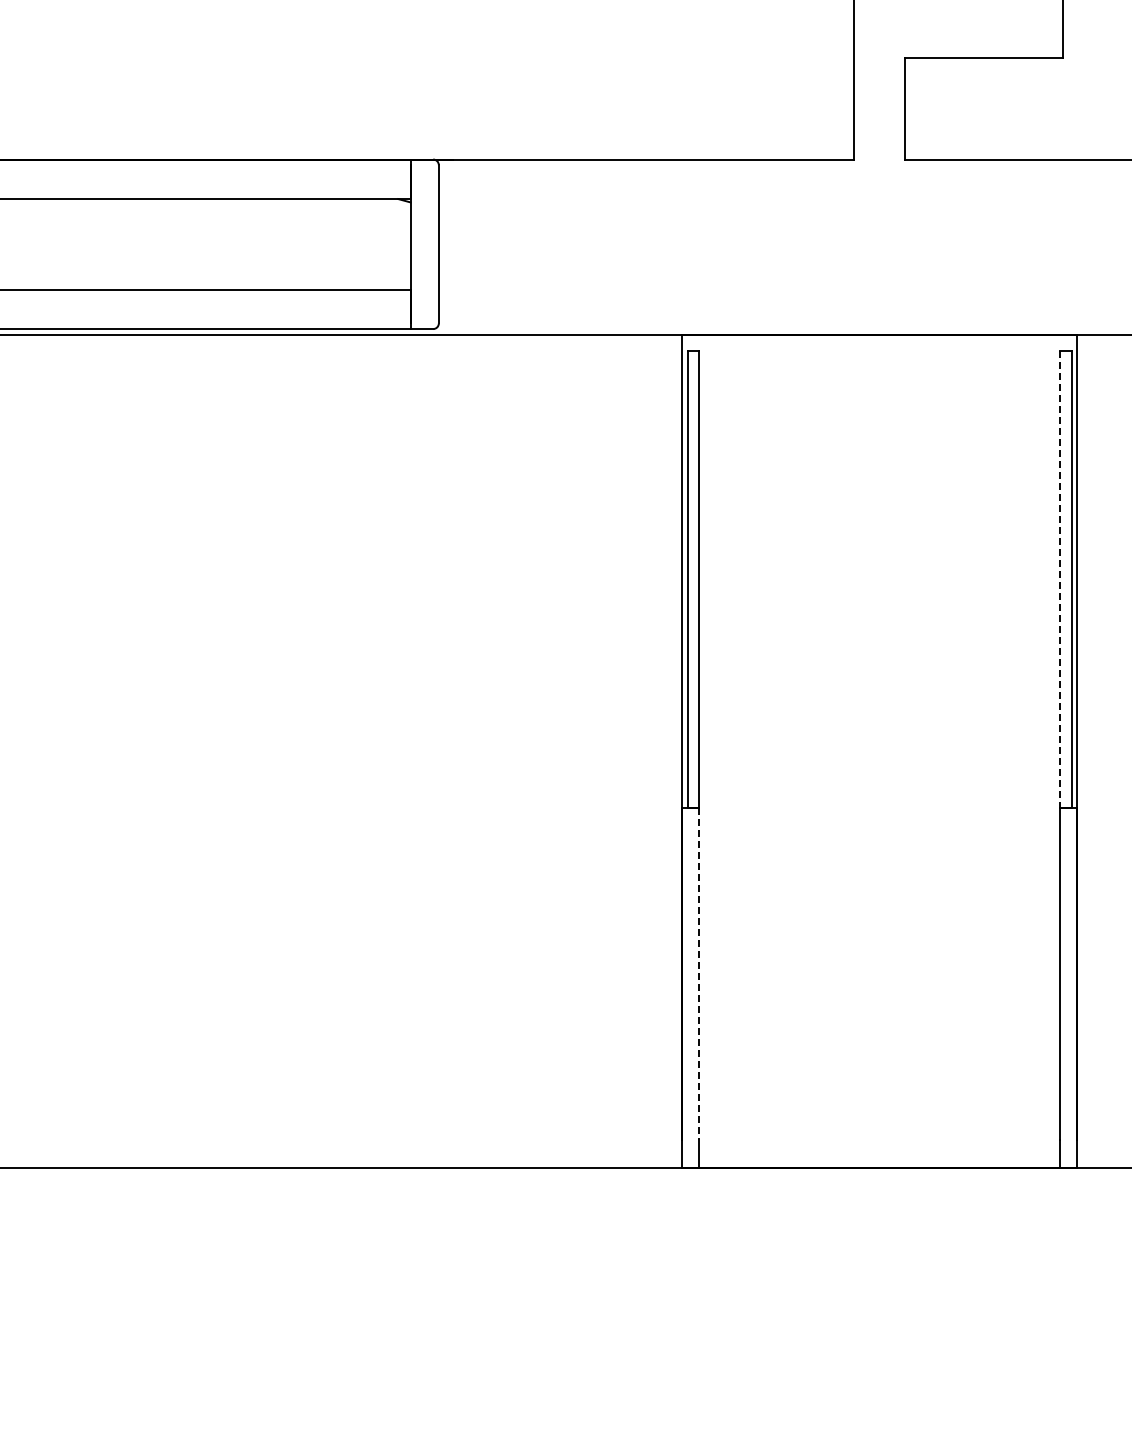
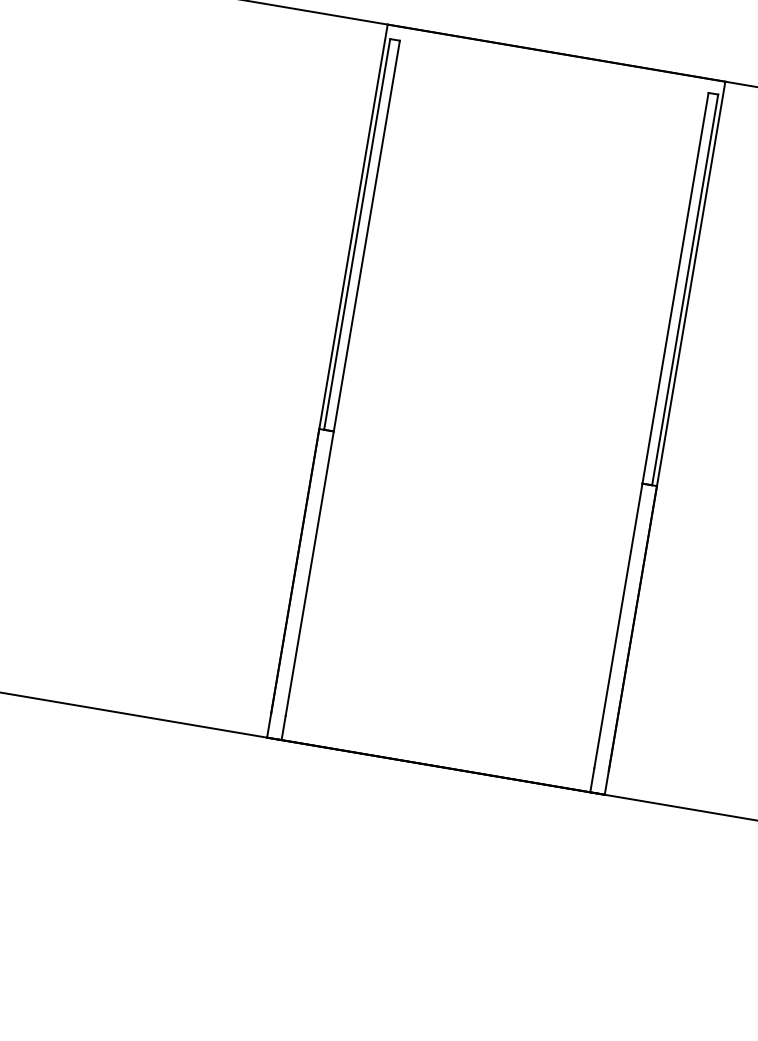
line: (1060, 579) -> (675, 288), dashed -> solid
line: (699, 974) -> (309, 574), dashed -> solid

